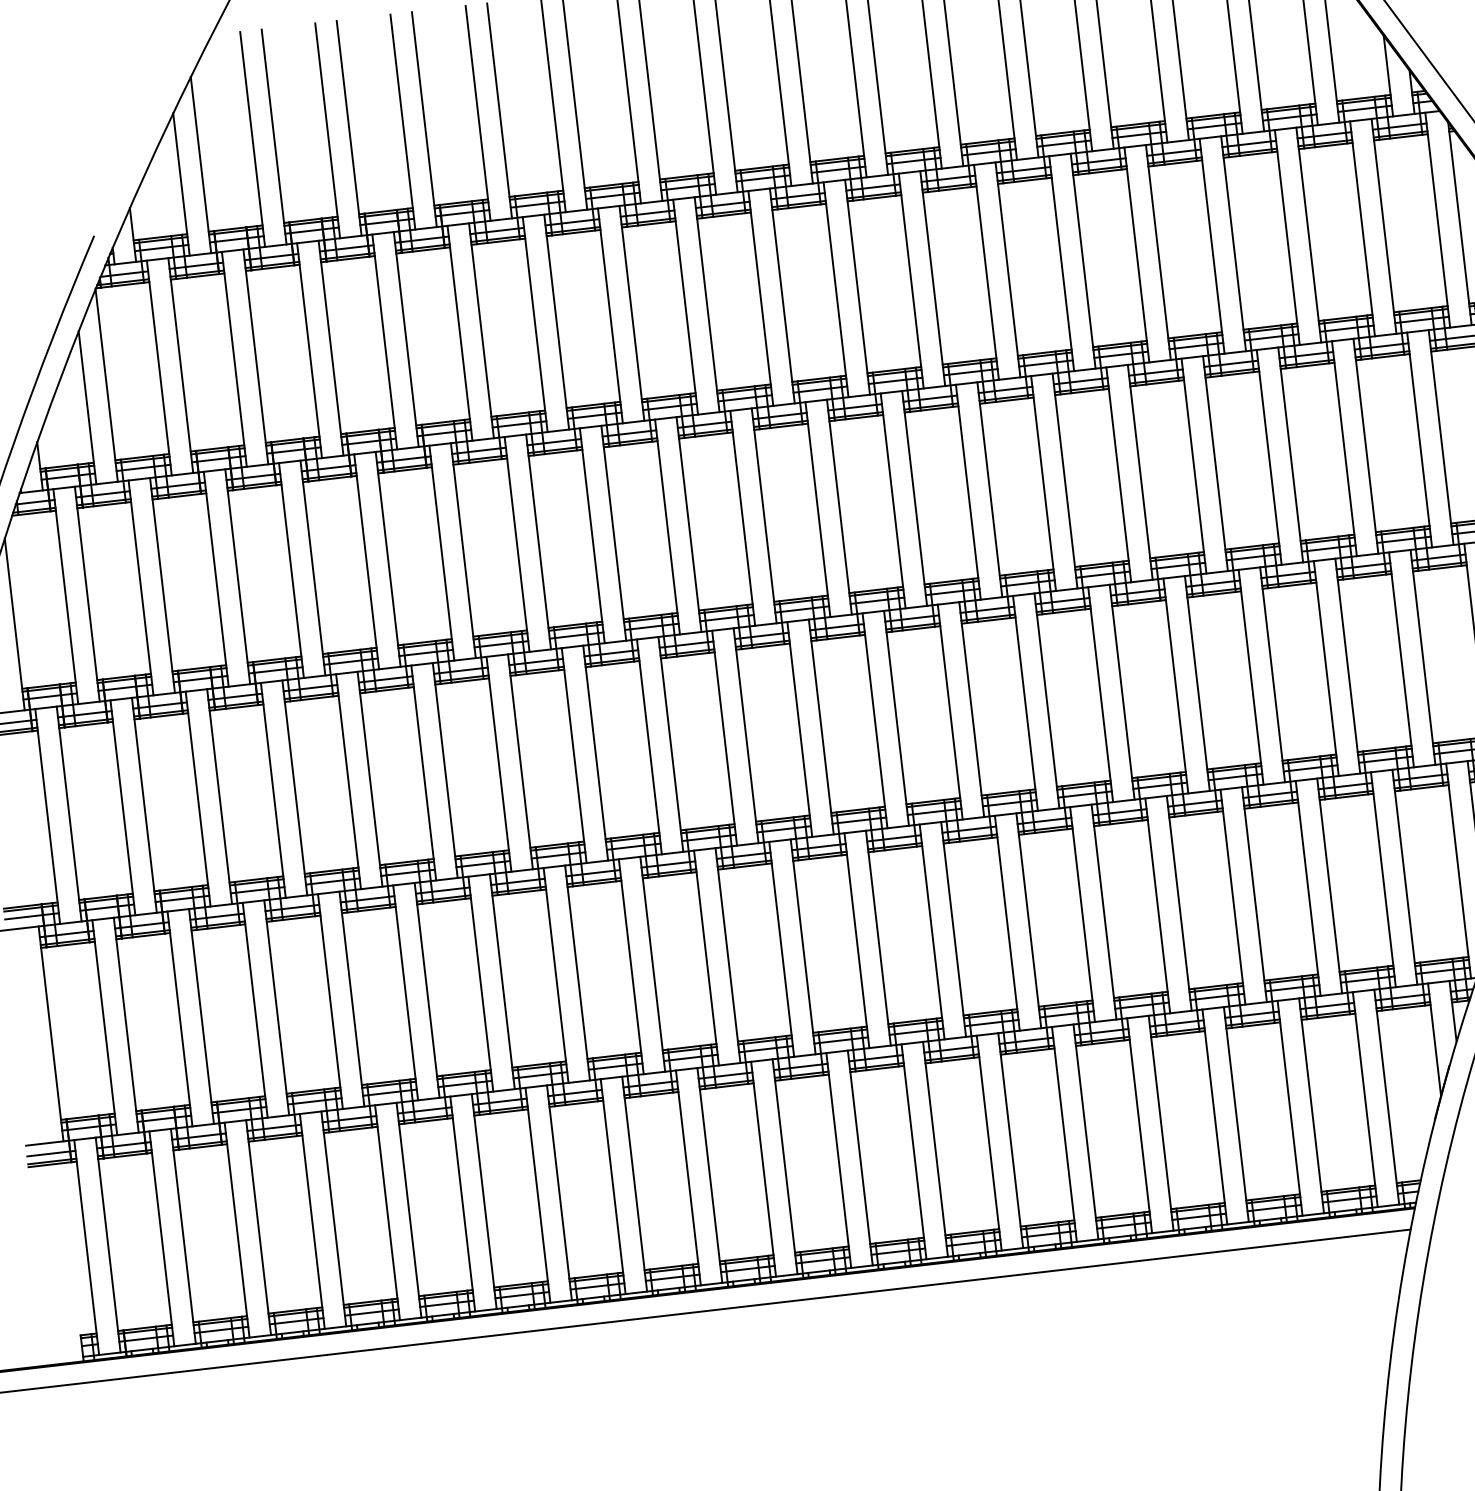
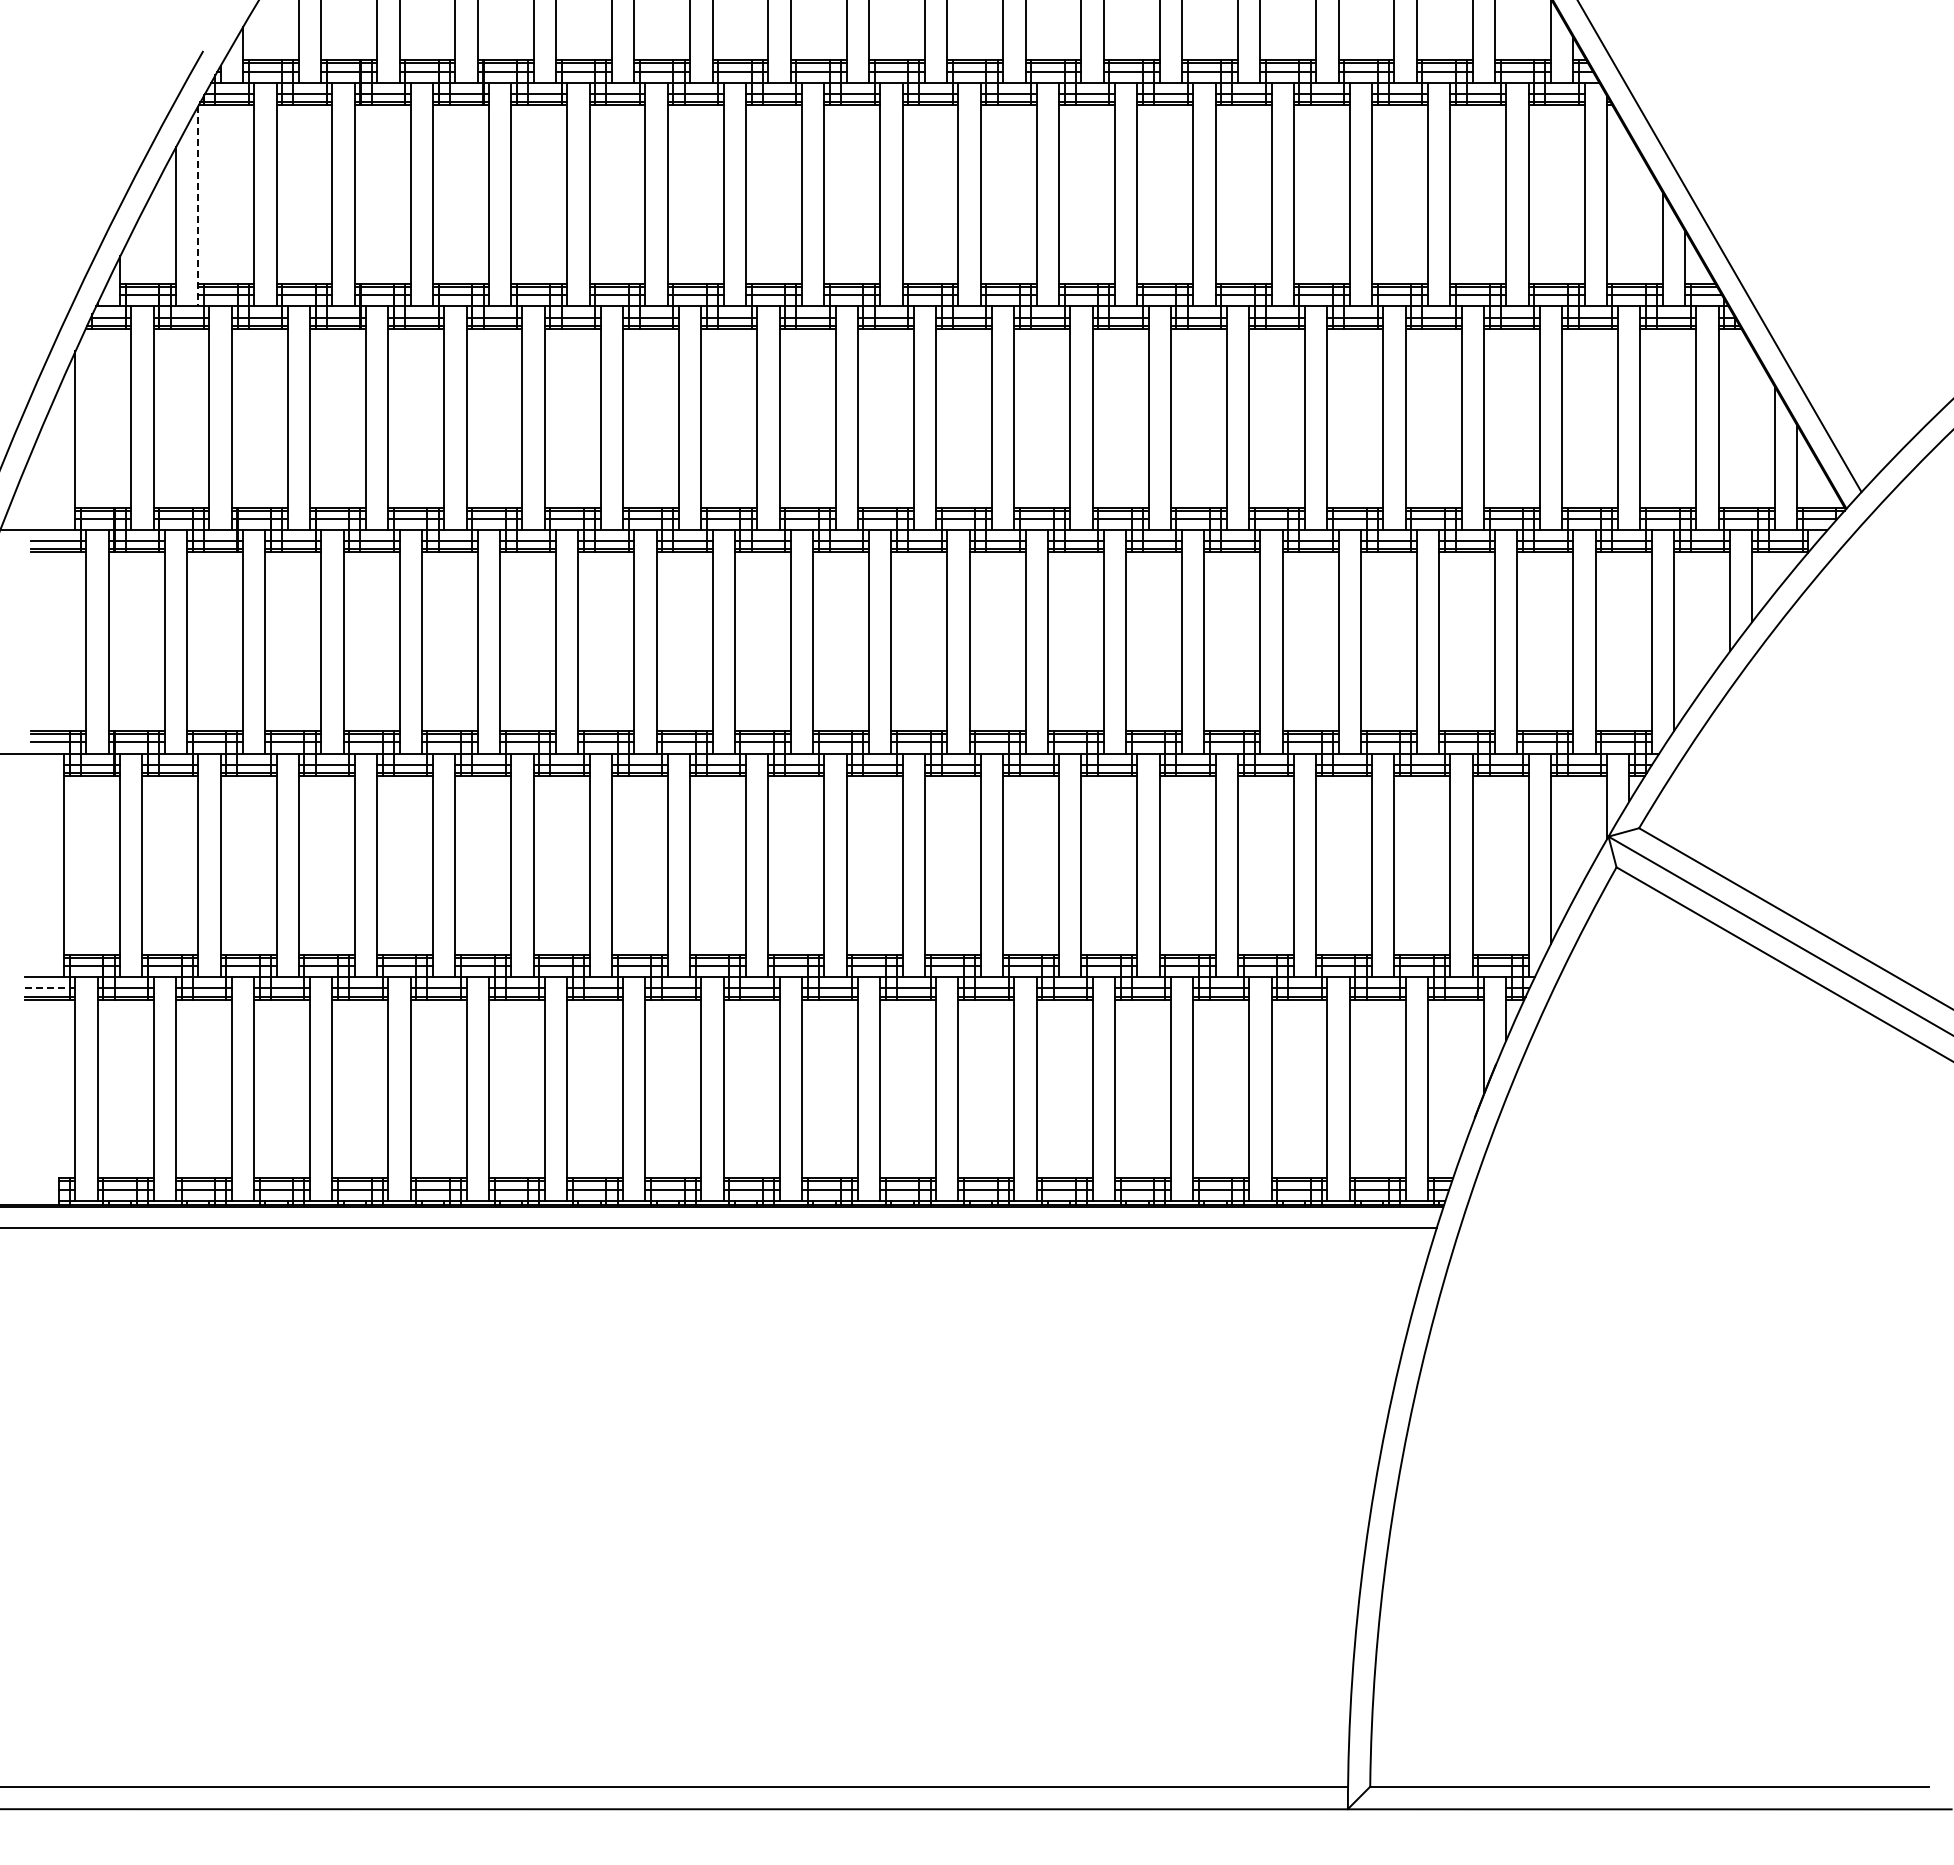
line: (106, 385) -> (198, 206), solid -> dashed
line: (51, 1153) -> (50, 988), solid -> dashed

